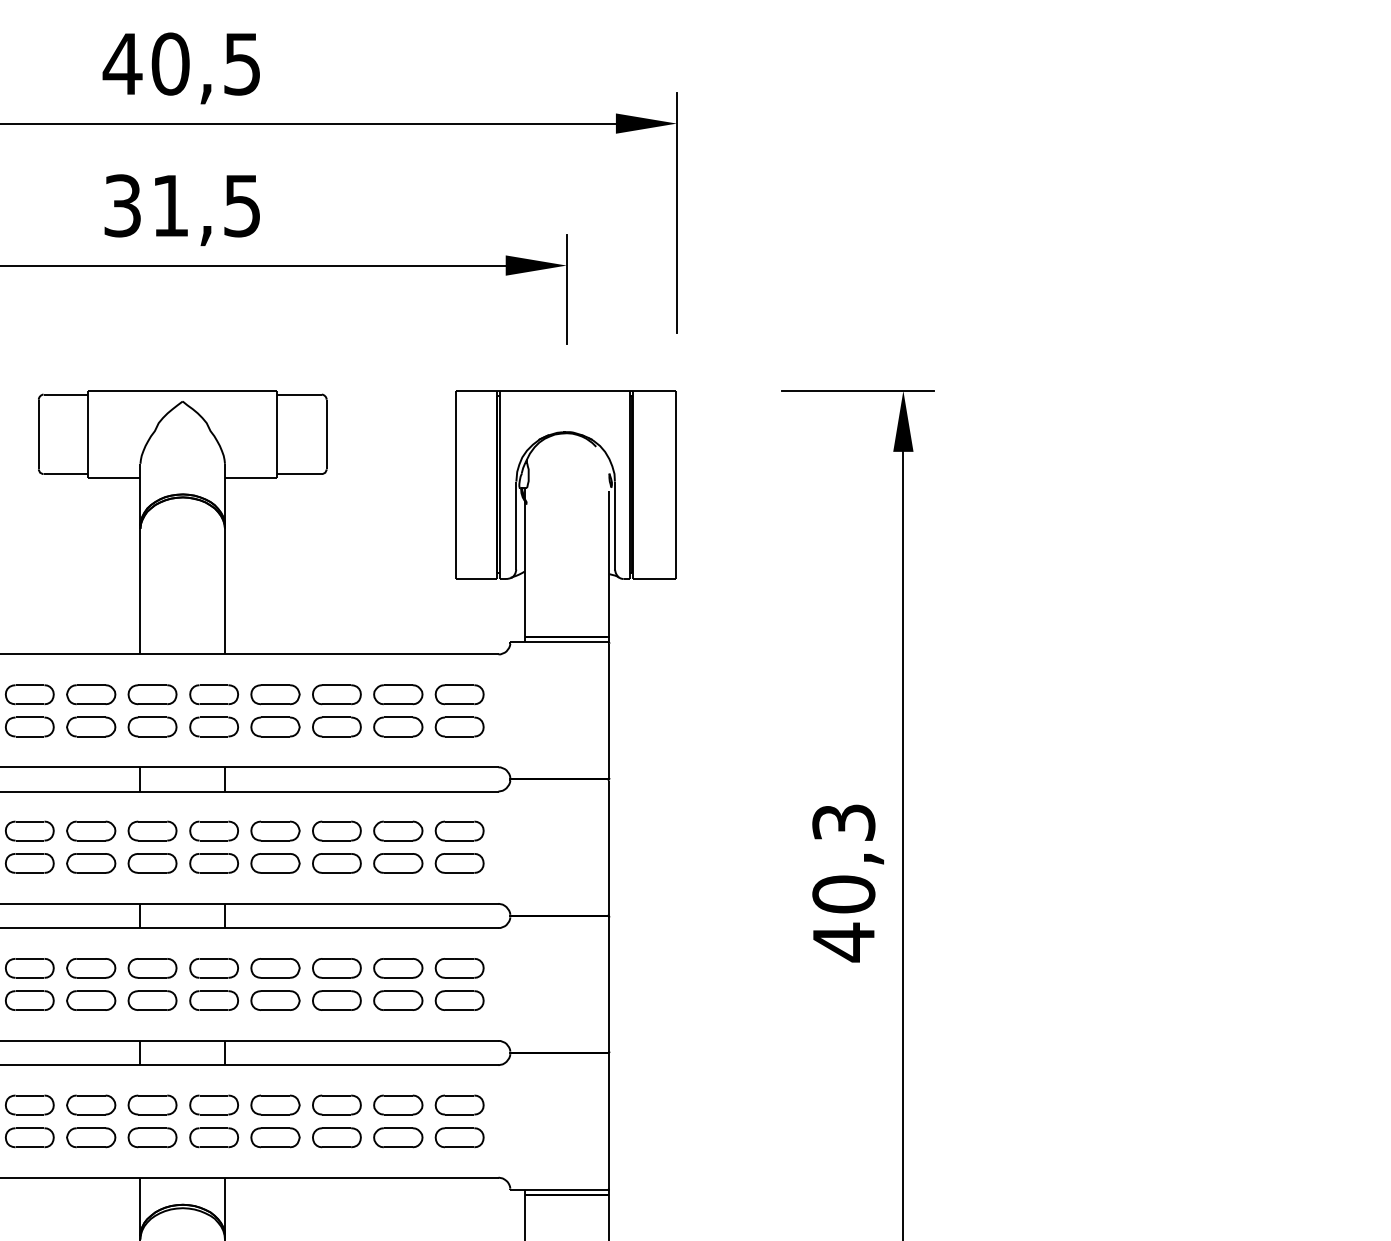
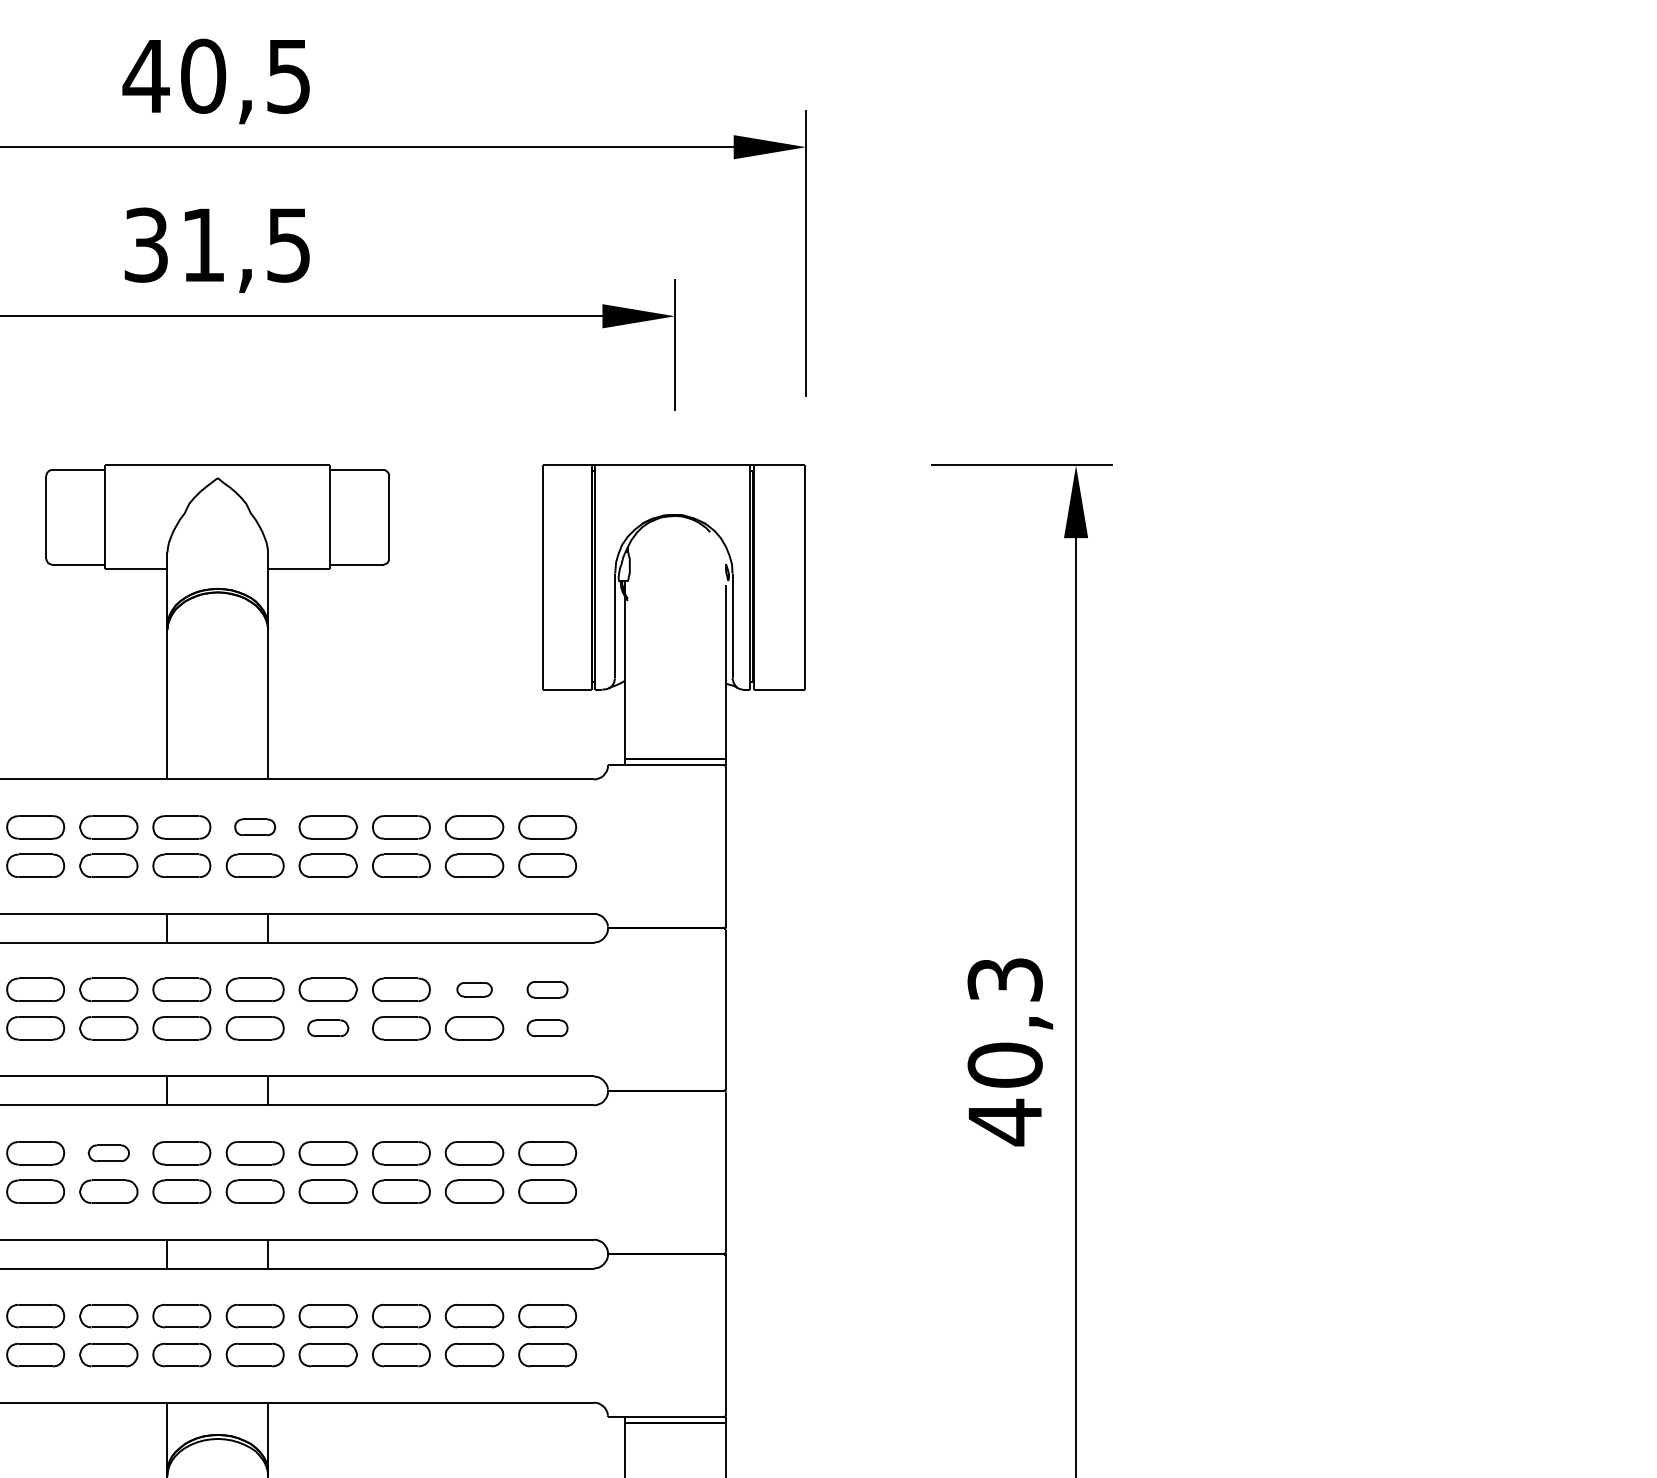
part: (213, 694) -> (254, 827), size x0.7
part: (398, 830) -> (474, 989), size x0.6
part: (459, 830) -> (547, 989), size x0.7
part: (275, 863) -> (328, 1028), size x0.7
part: (459, 863) -> (547, 1028), size x0.7
part: (91, 968) -> (109, 1153), size x0.7

